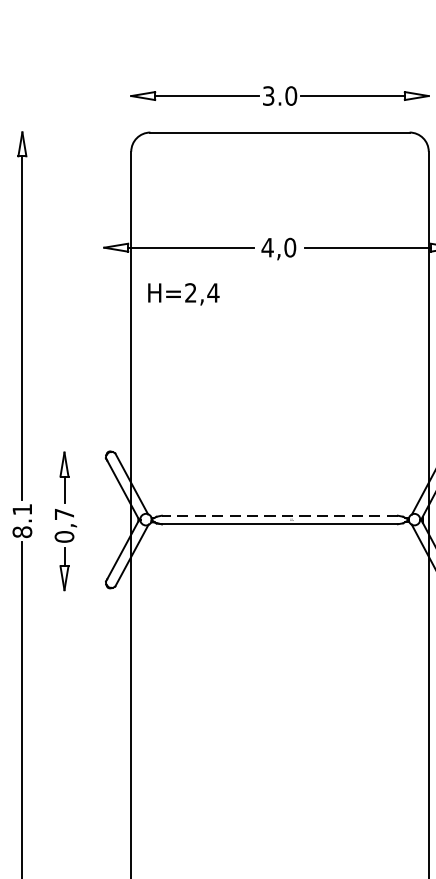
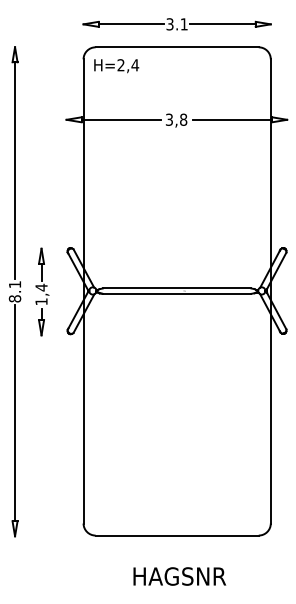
text: (290, 96) -> (183, 24), 3.0 -> 3.1
text: (278, 247) -> (176, 119), 4,0 -> 3,8
text: (183, 294) -> (116, 66), moved
line: (278, 515) -> (176, 288), dashed -> solid
text: (64, 525) -> (41, 294), 0,7 -> 1,4

